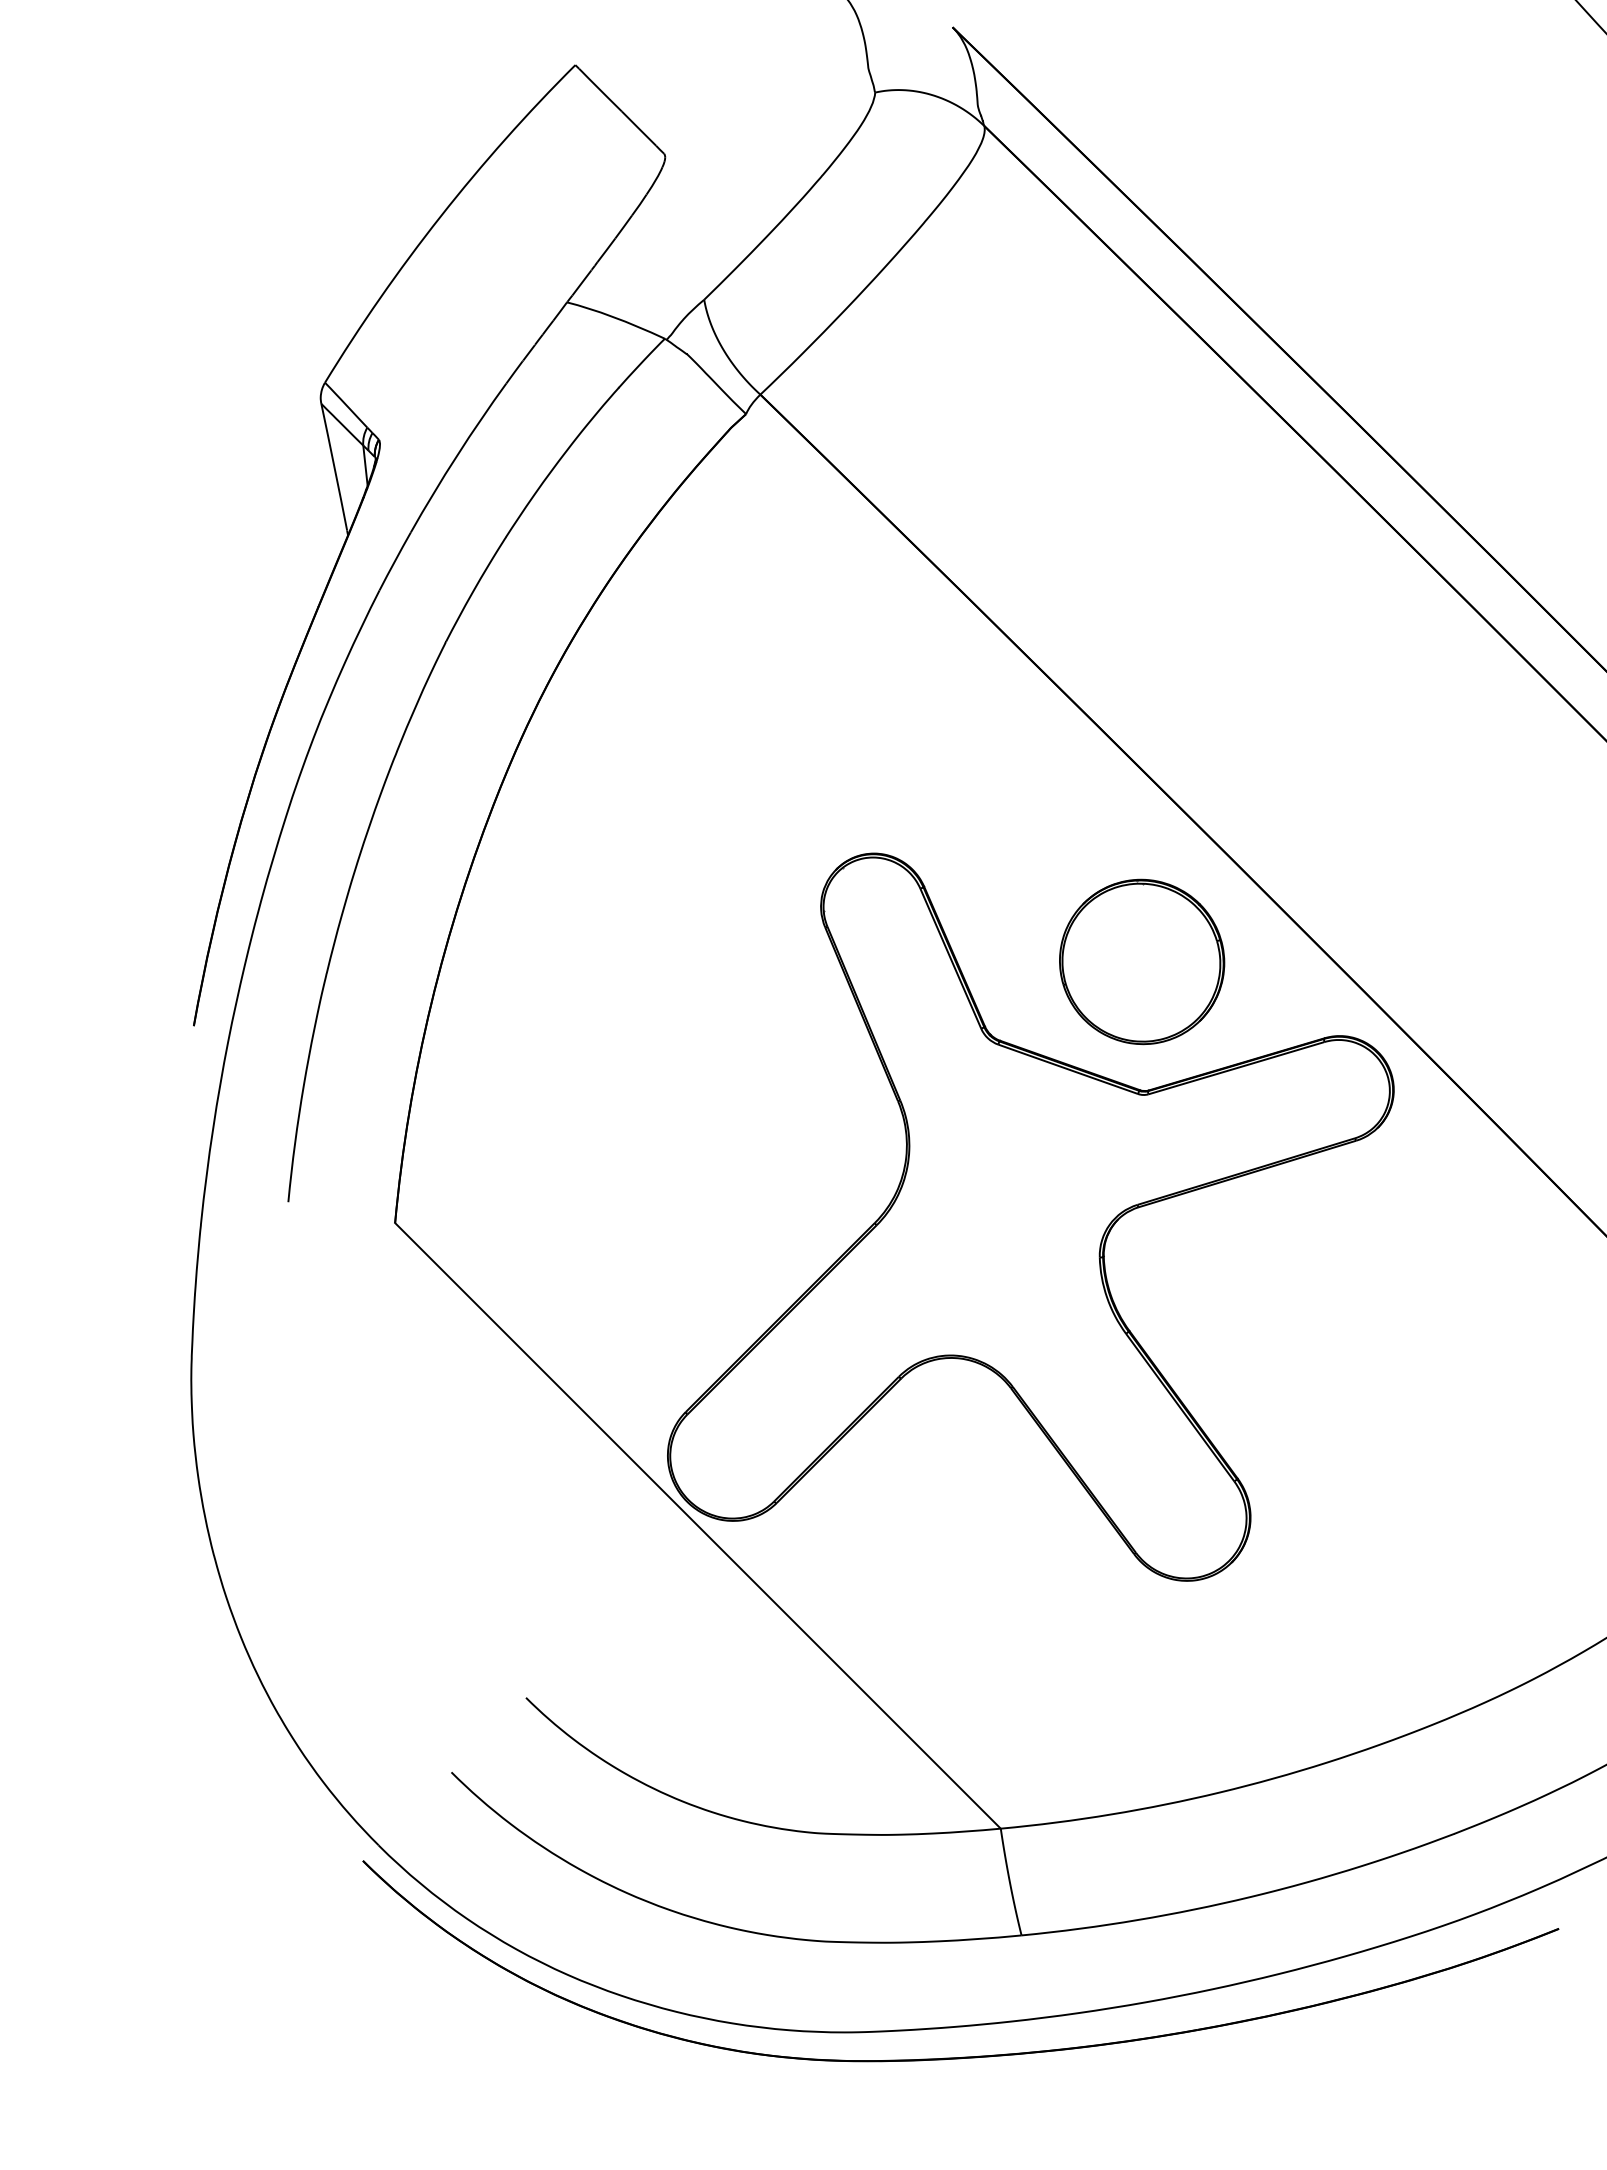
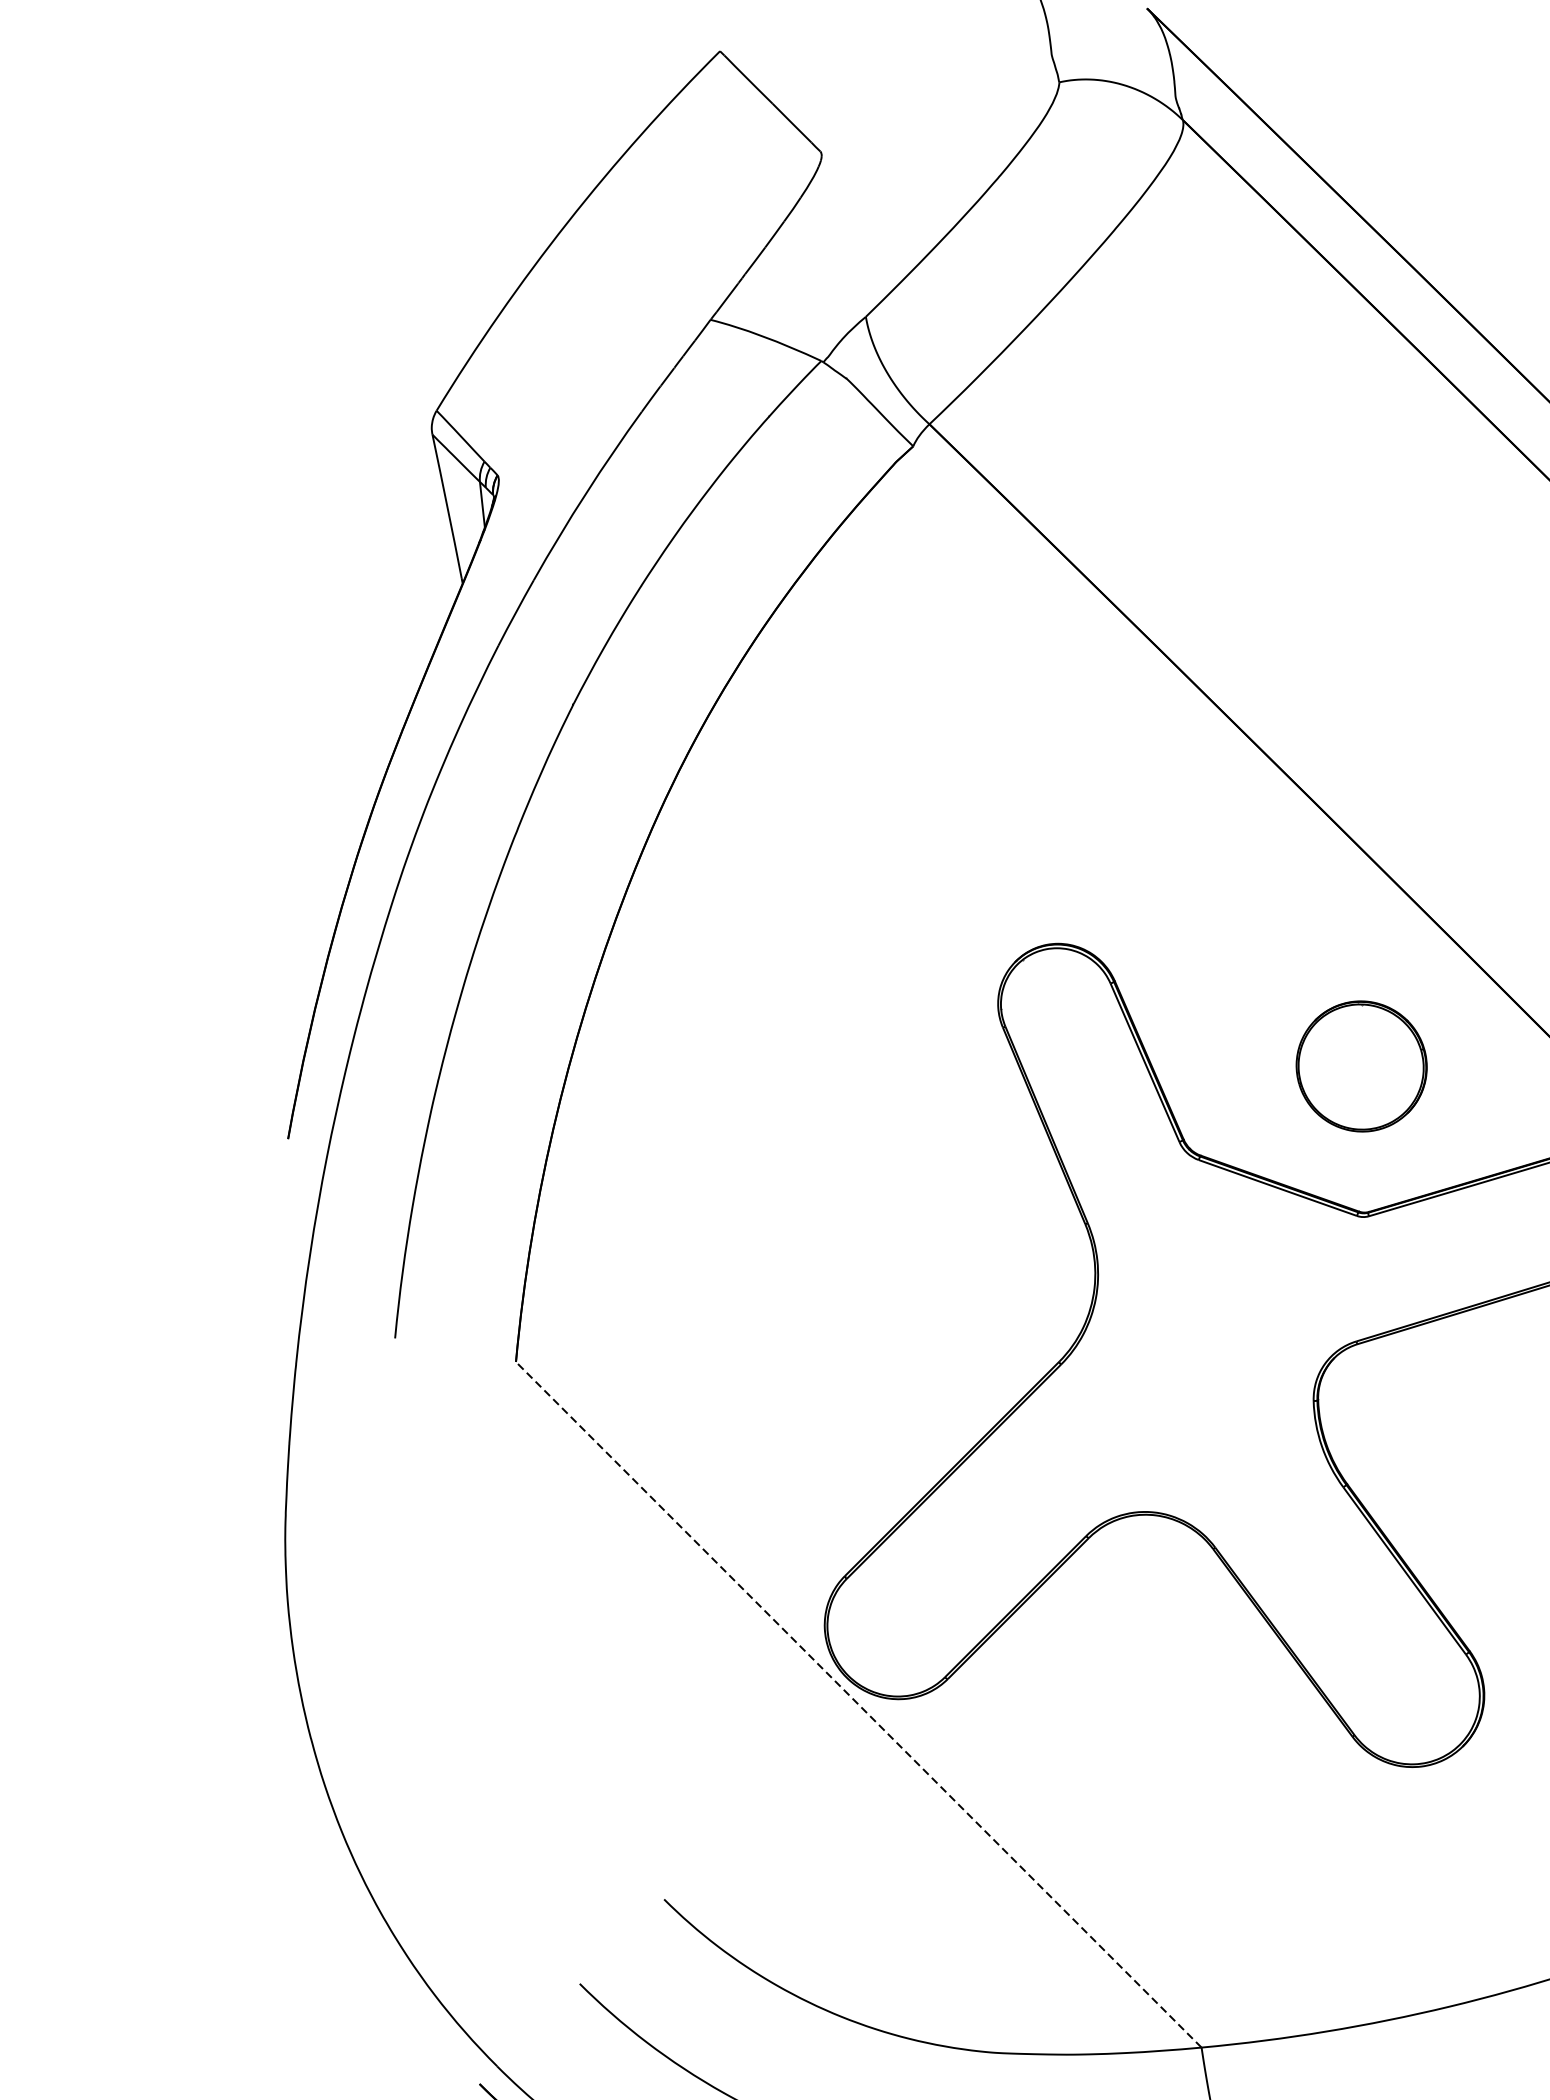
part: (1142, 961) -> (1362, 1065), size x0.7
line: (697, 1525) -> (858, 1704), solid -> dashed

